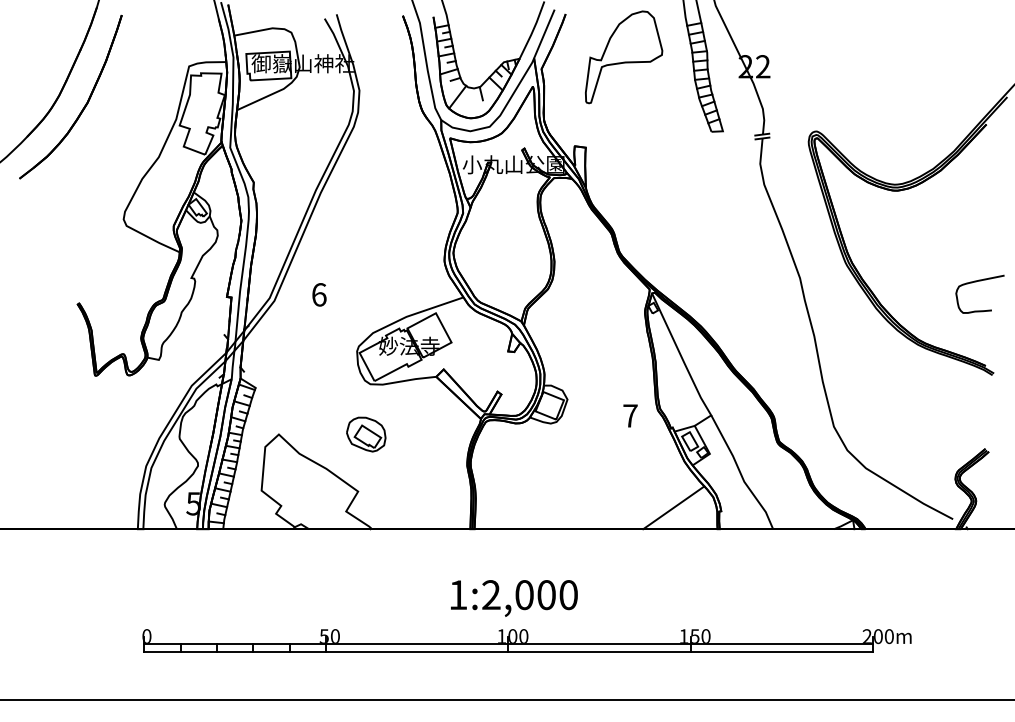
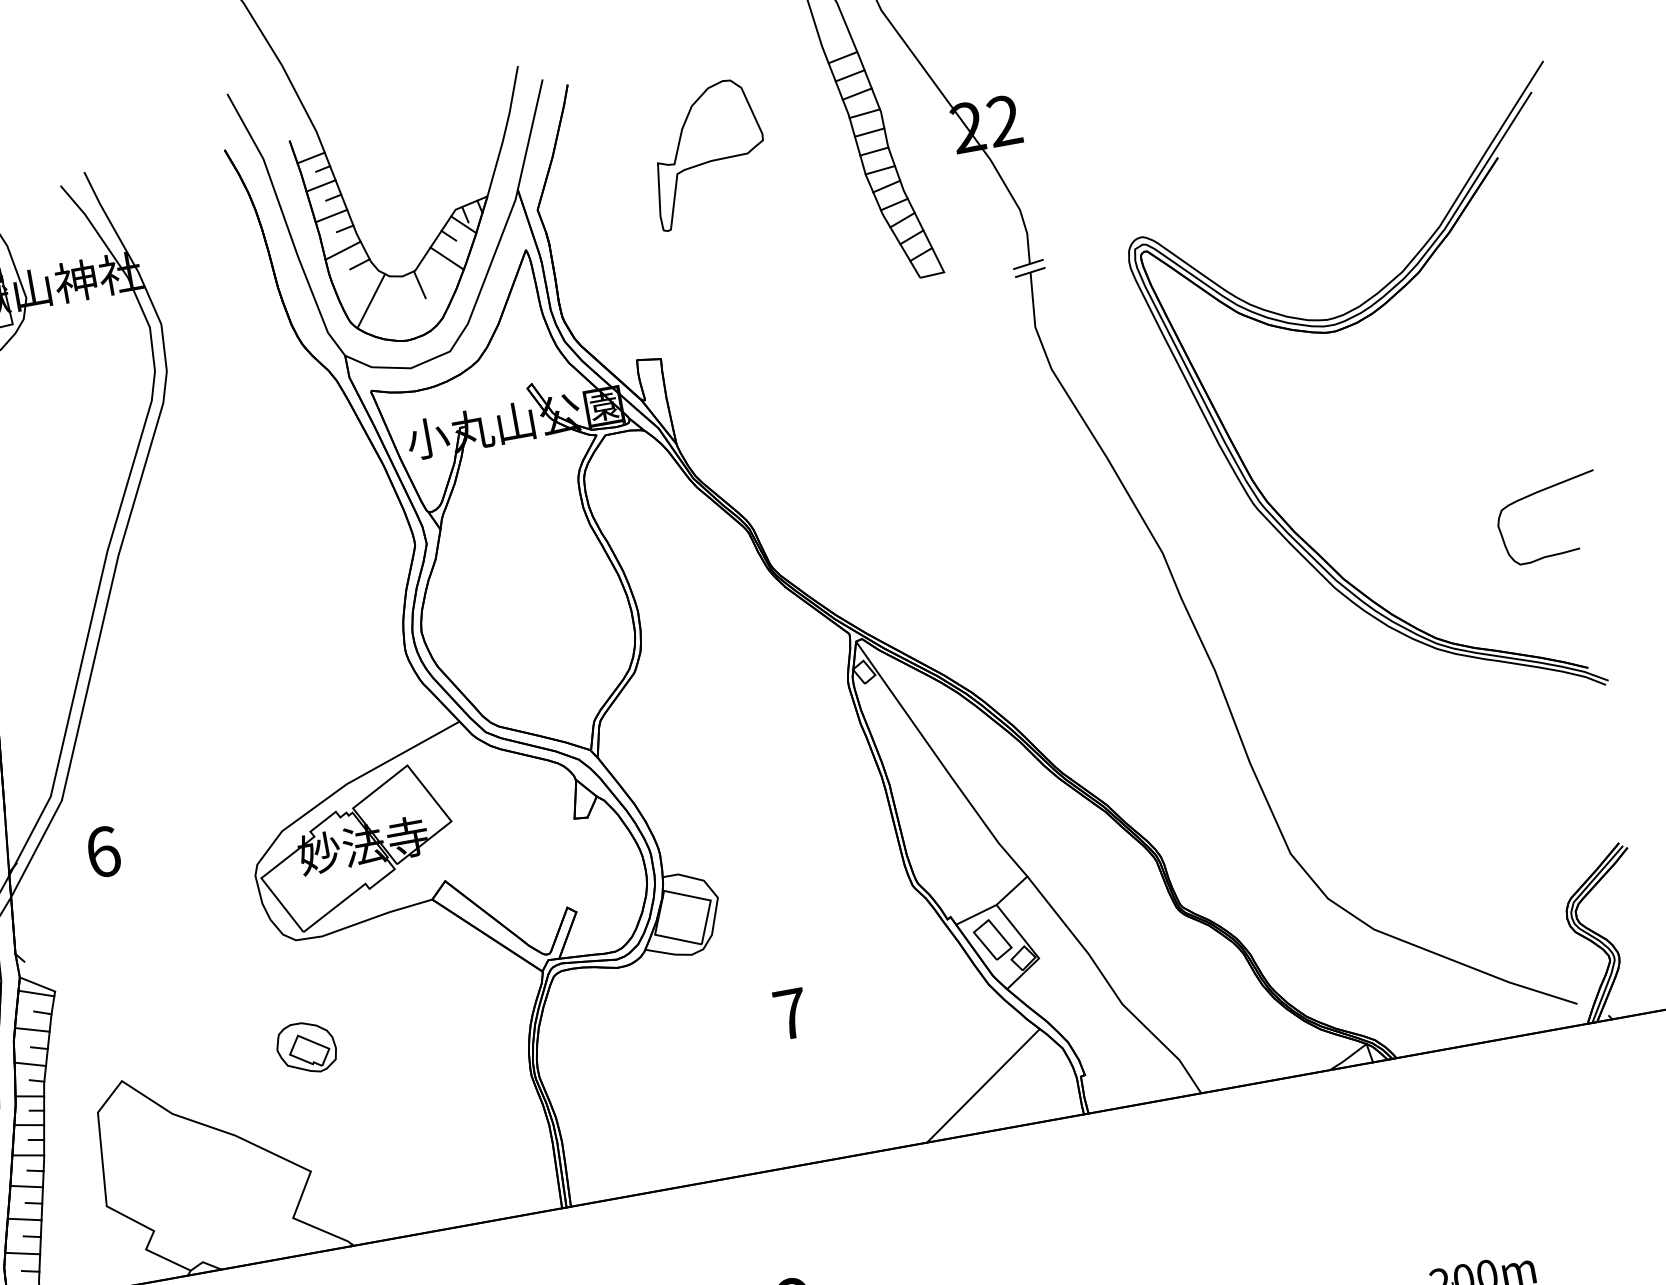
part: (624, 57) -> (708, 153), size x0.7
text: (319, 294) -> (103, 851), moved
text: (630, 415) -> (790, 1013), moved
part: (366, 434) -> (306, 1047), size x0.7

